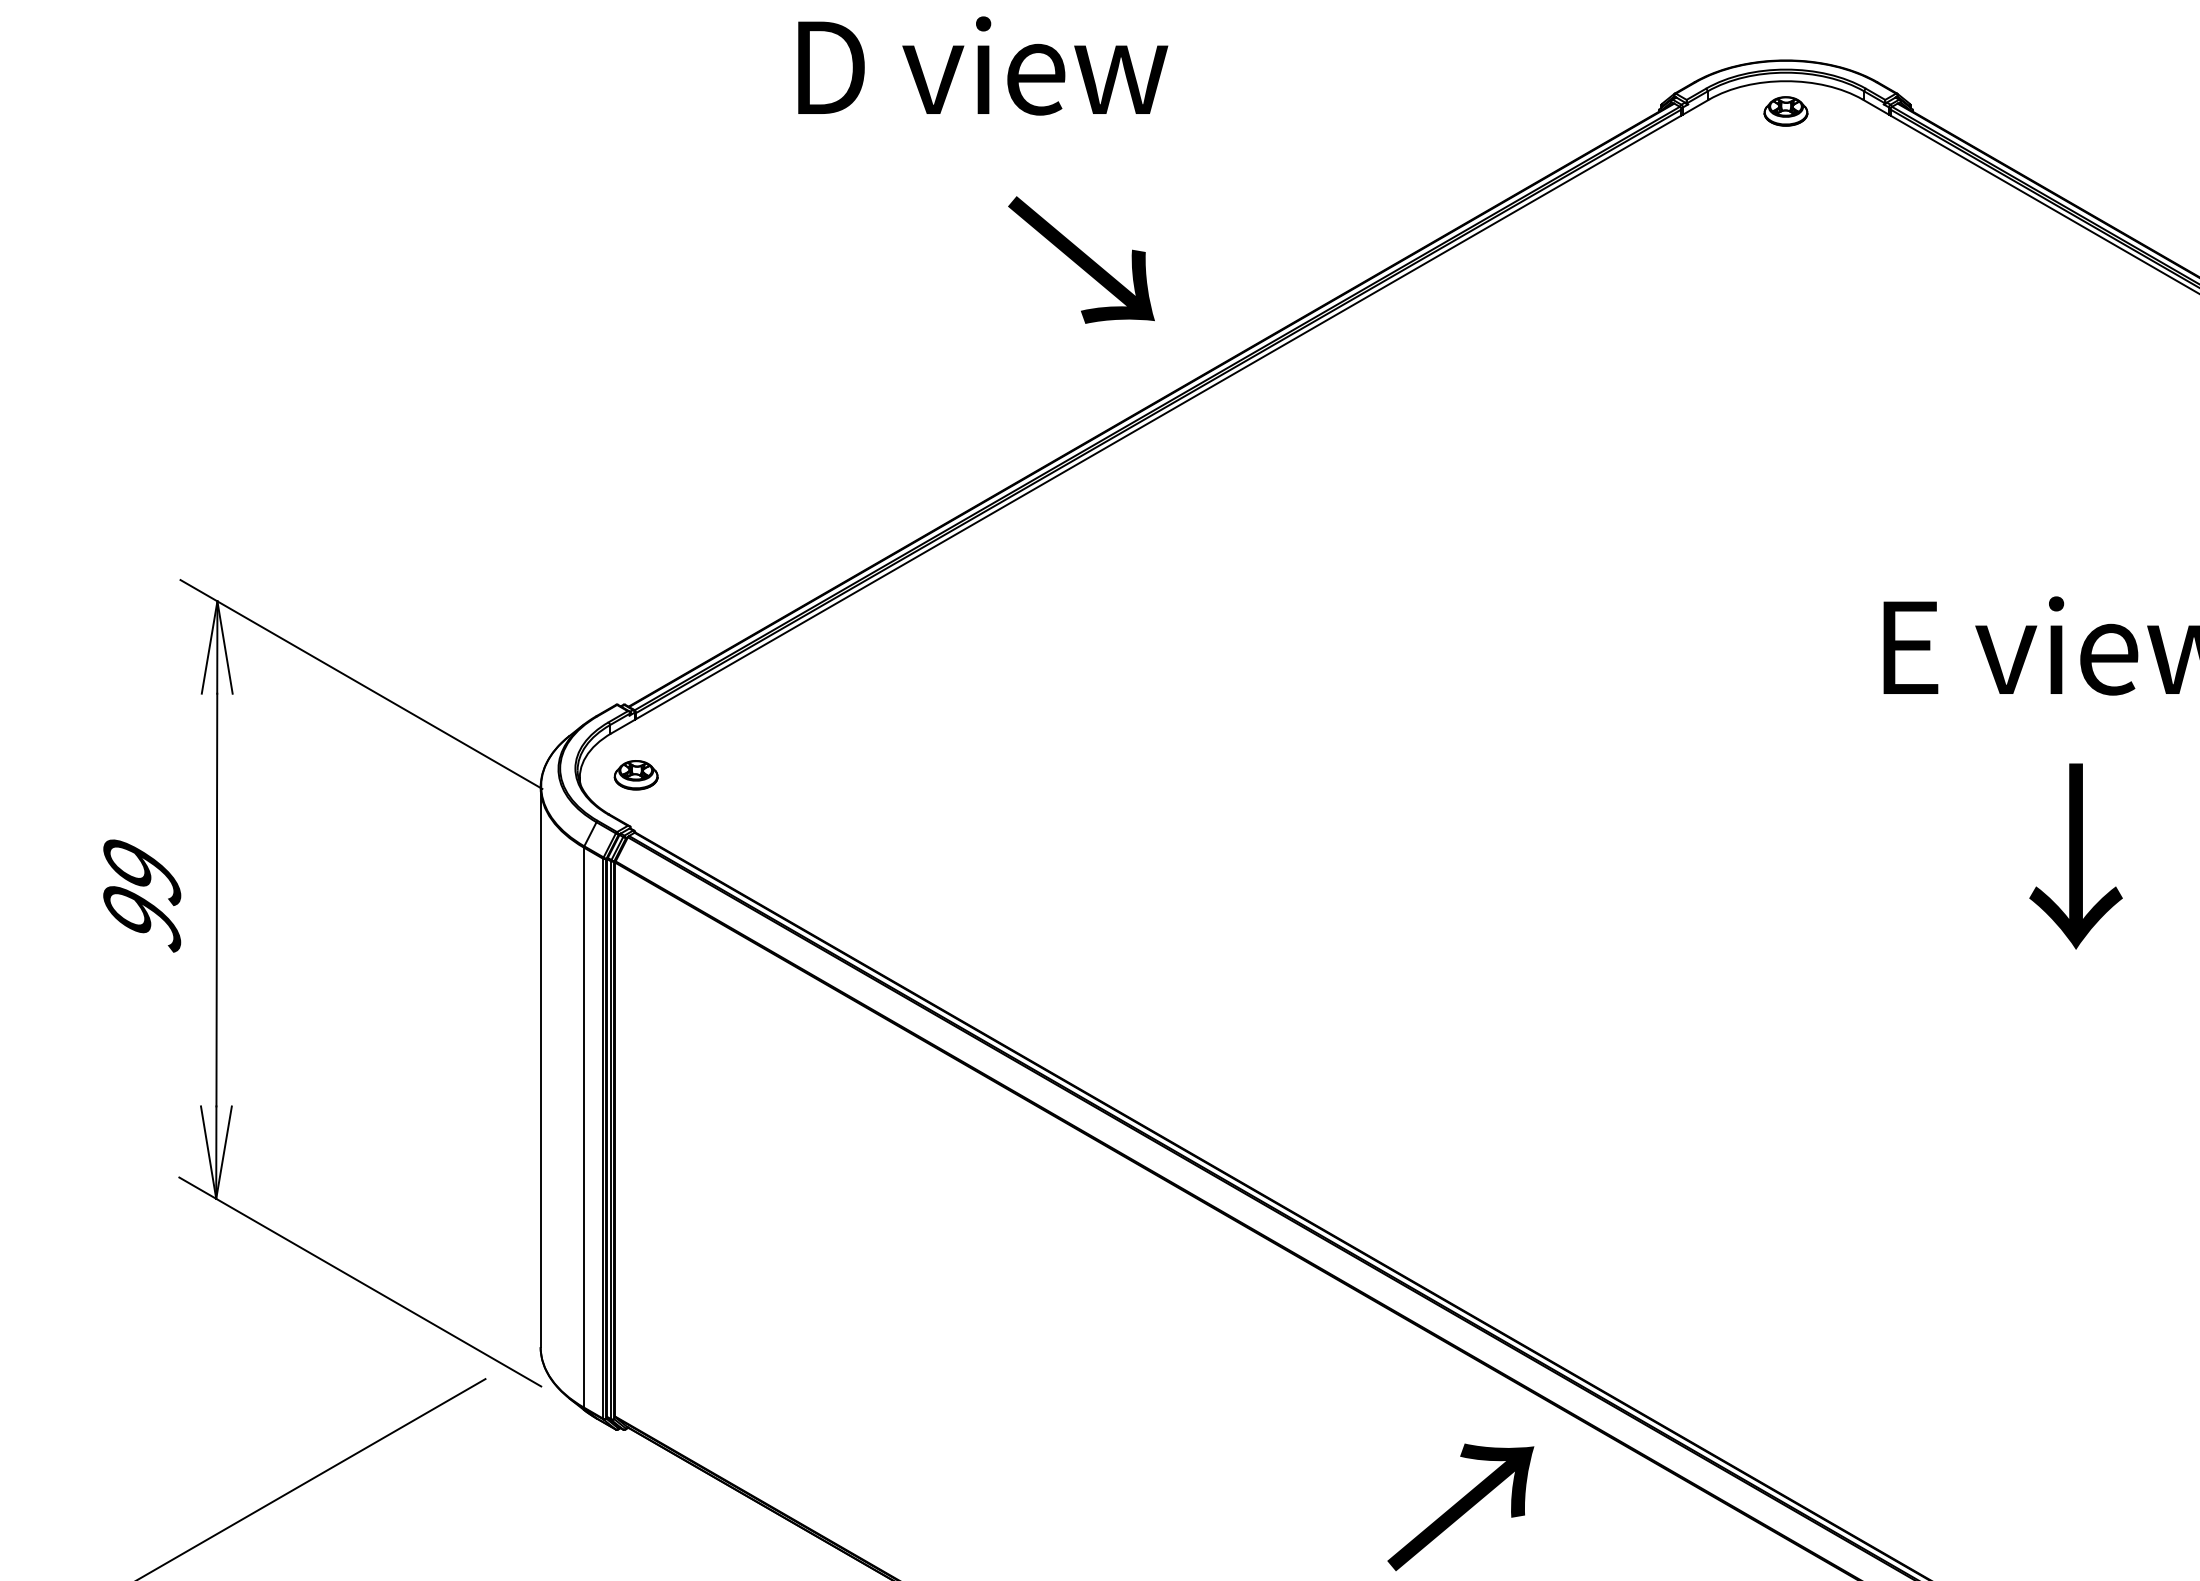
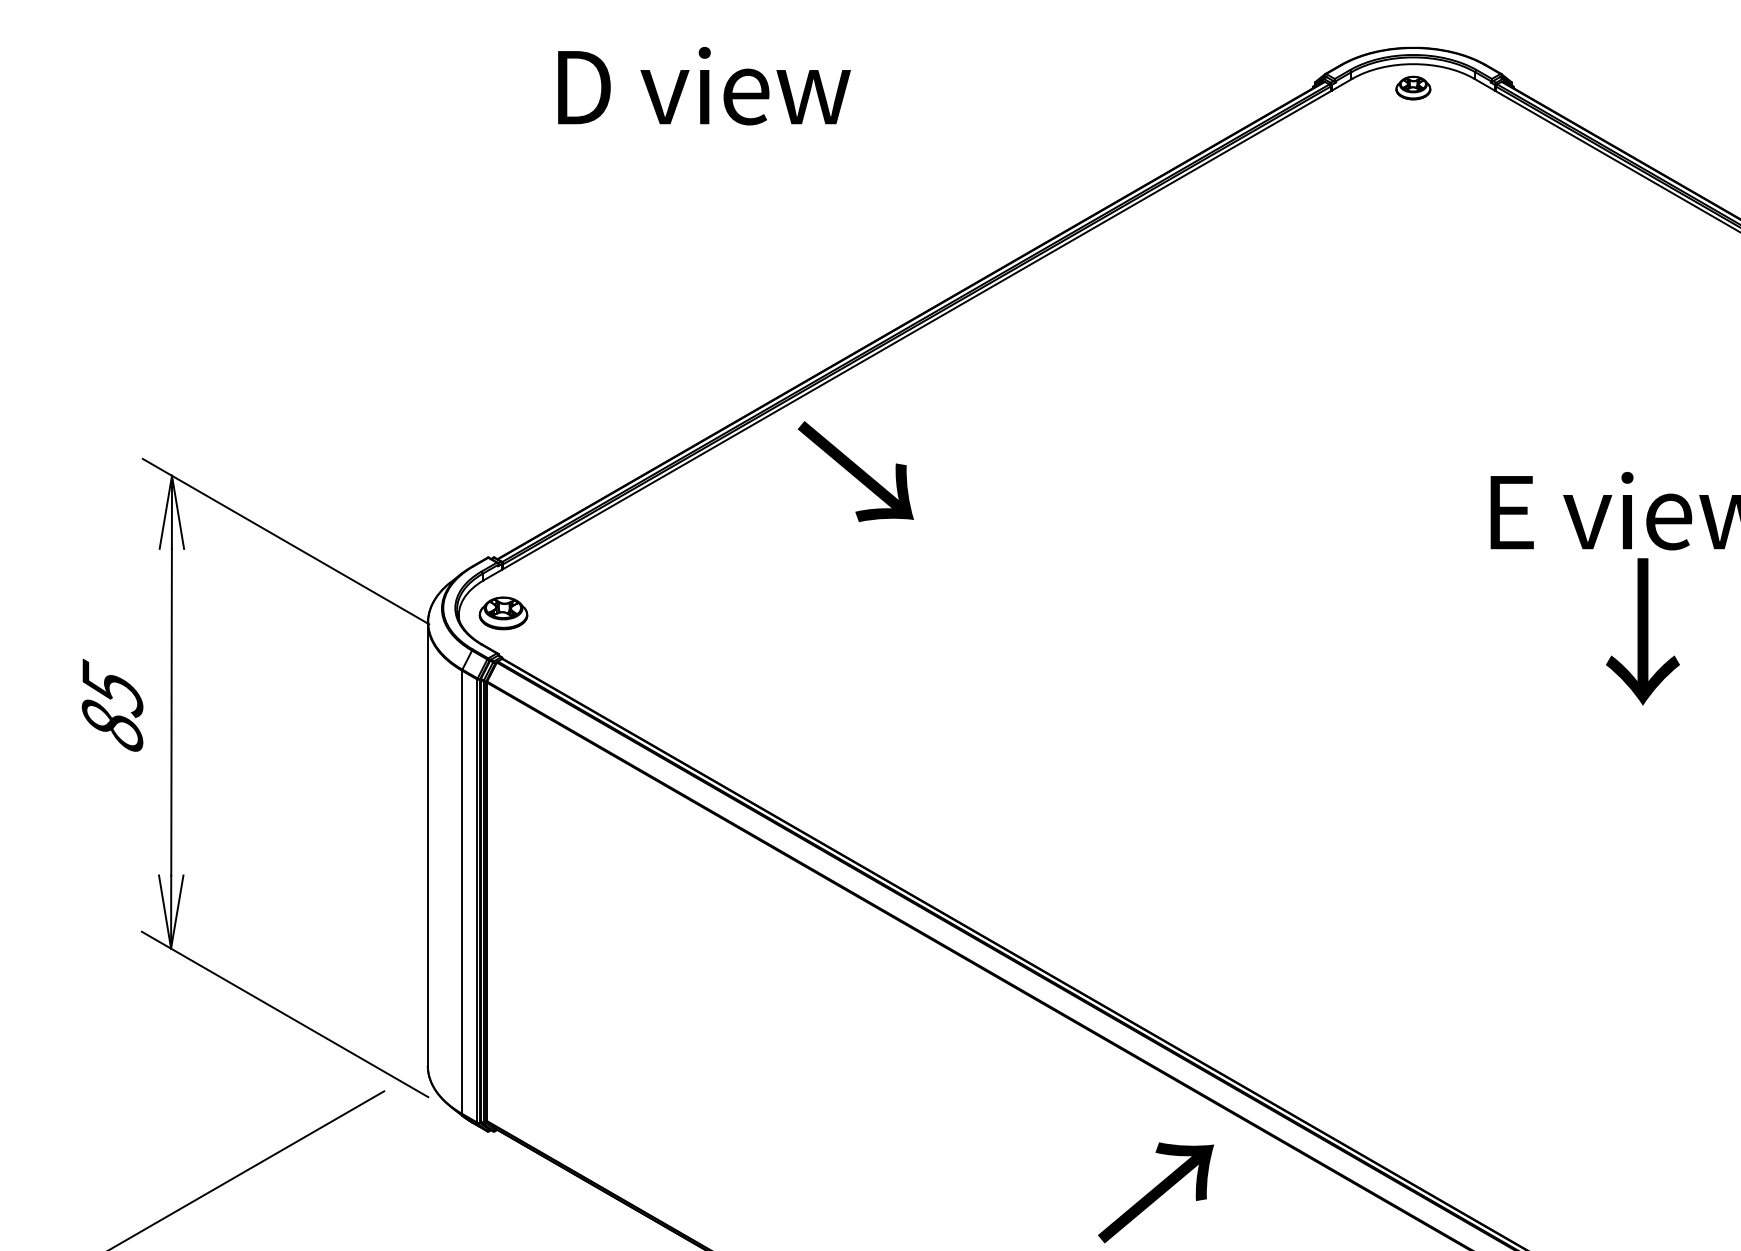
text: (983, 65) -> (704, 85), moved
text: (1081, 259) -> (855, 471), moved
part: (635, 775) -> (502, 613), size x1.4
text: (2075, 856) -> (1642, 631), moved
text: (142, 892) -> (112, 706), 99 -> 85

